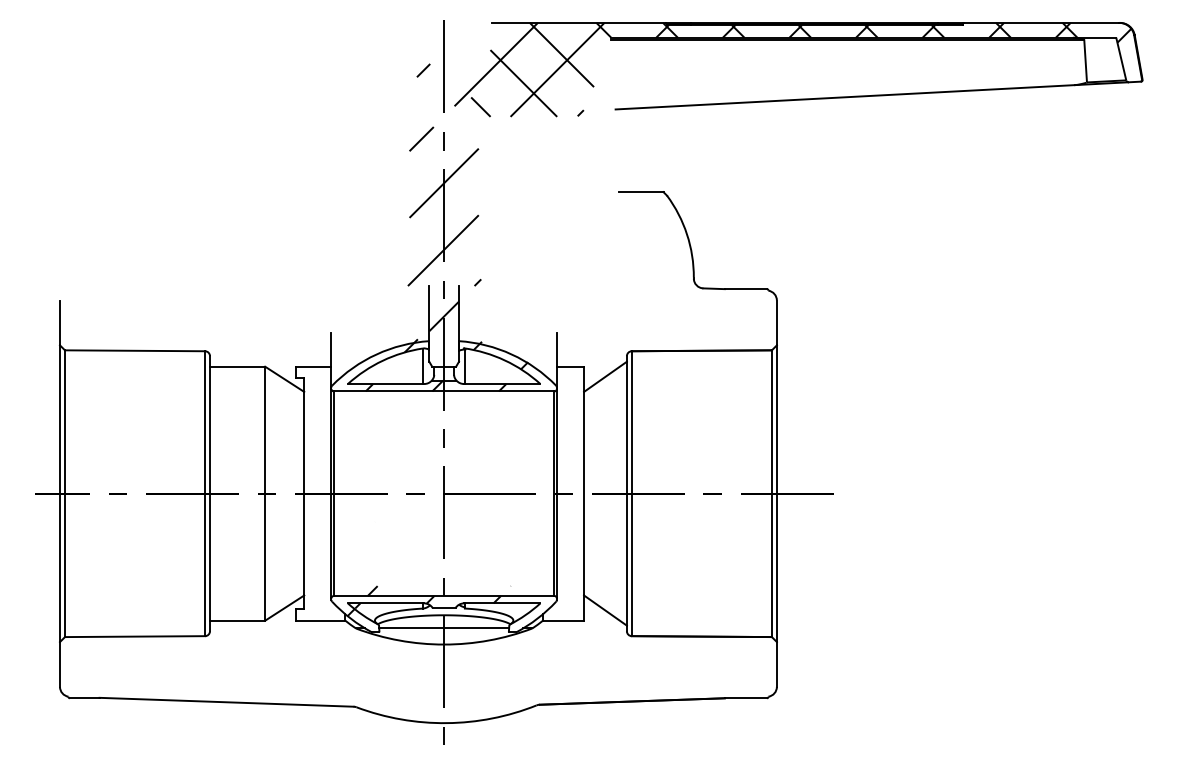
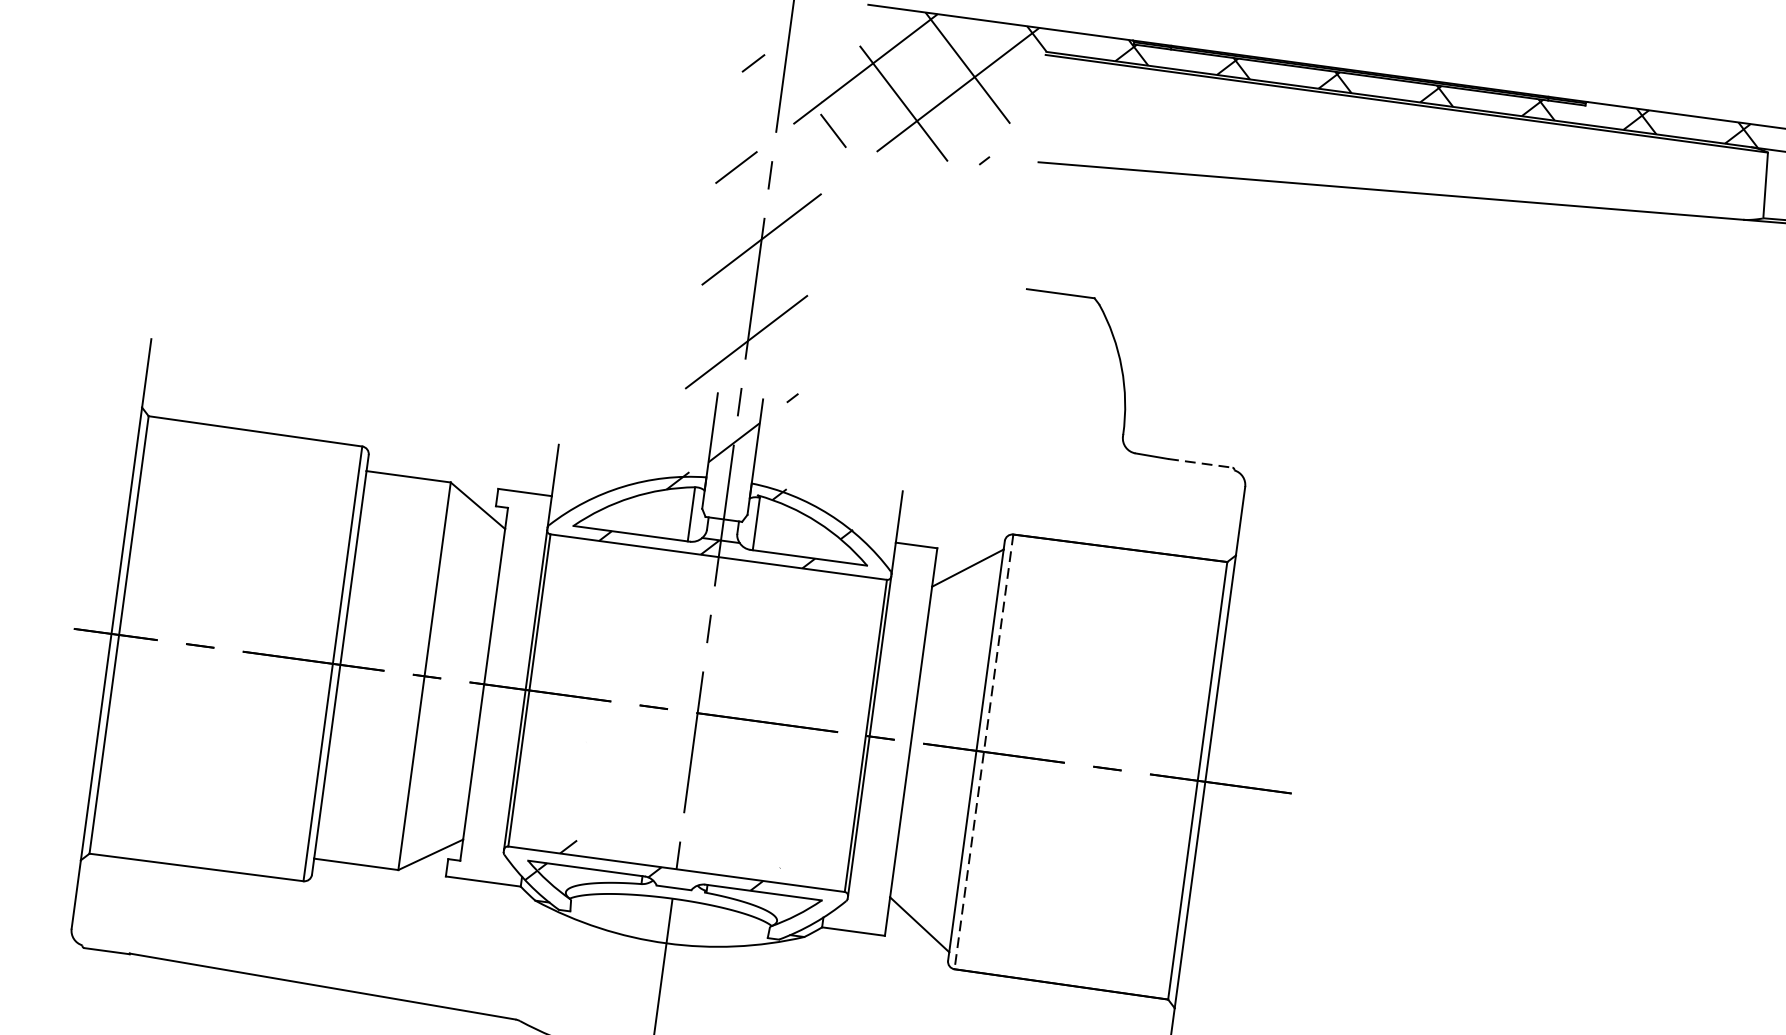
line: (746, 289) -> (1201, 463), solid -> dashed
line: (631, 494) -> (983, 753), solid -> dashed
line: (444, 628) -> (670, 918), removed

